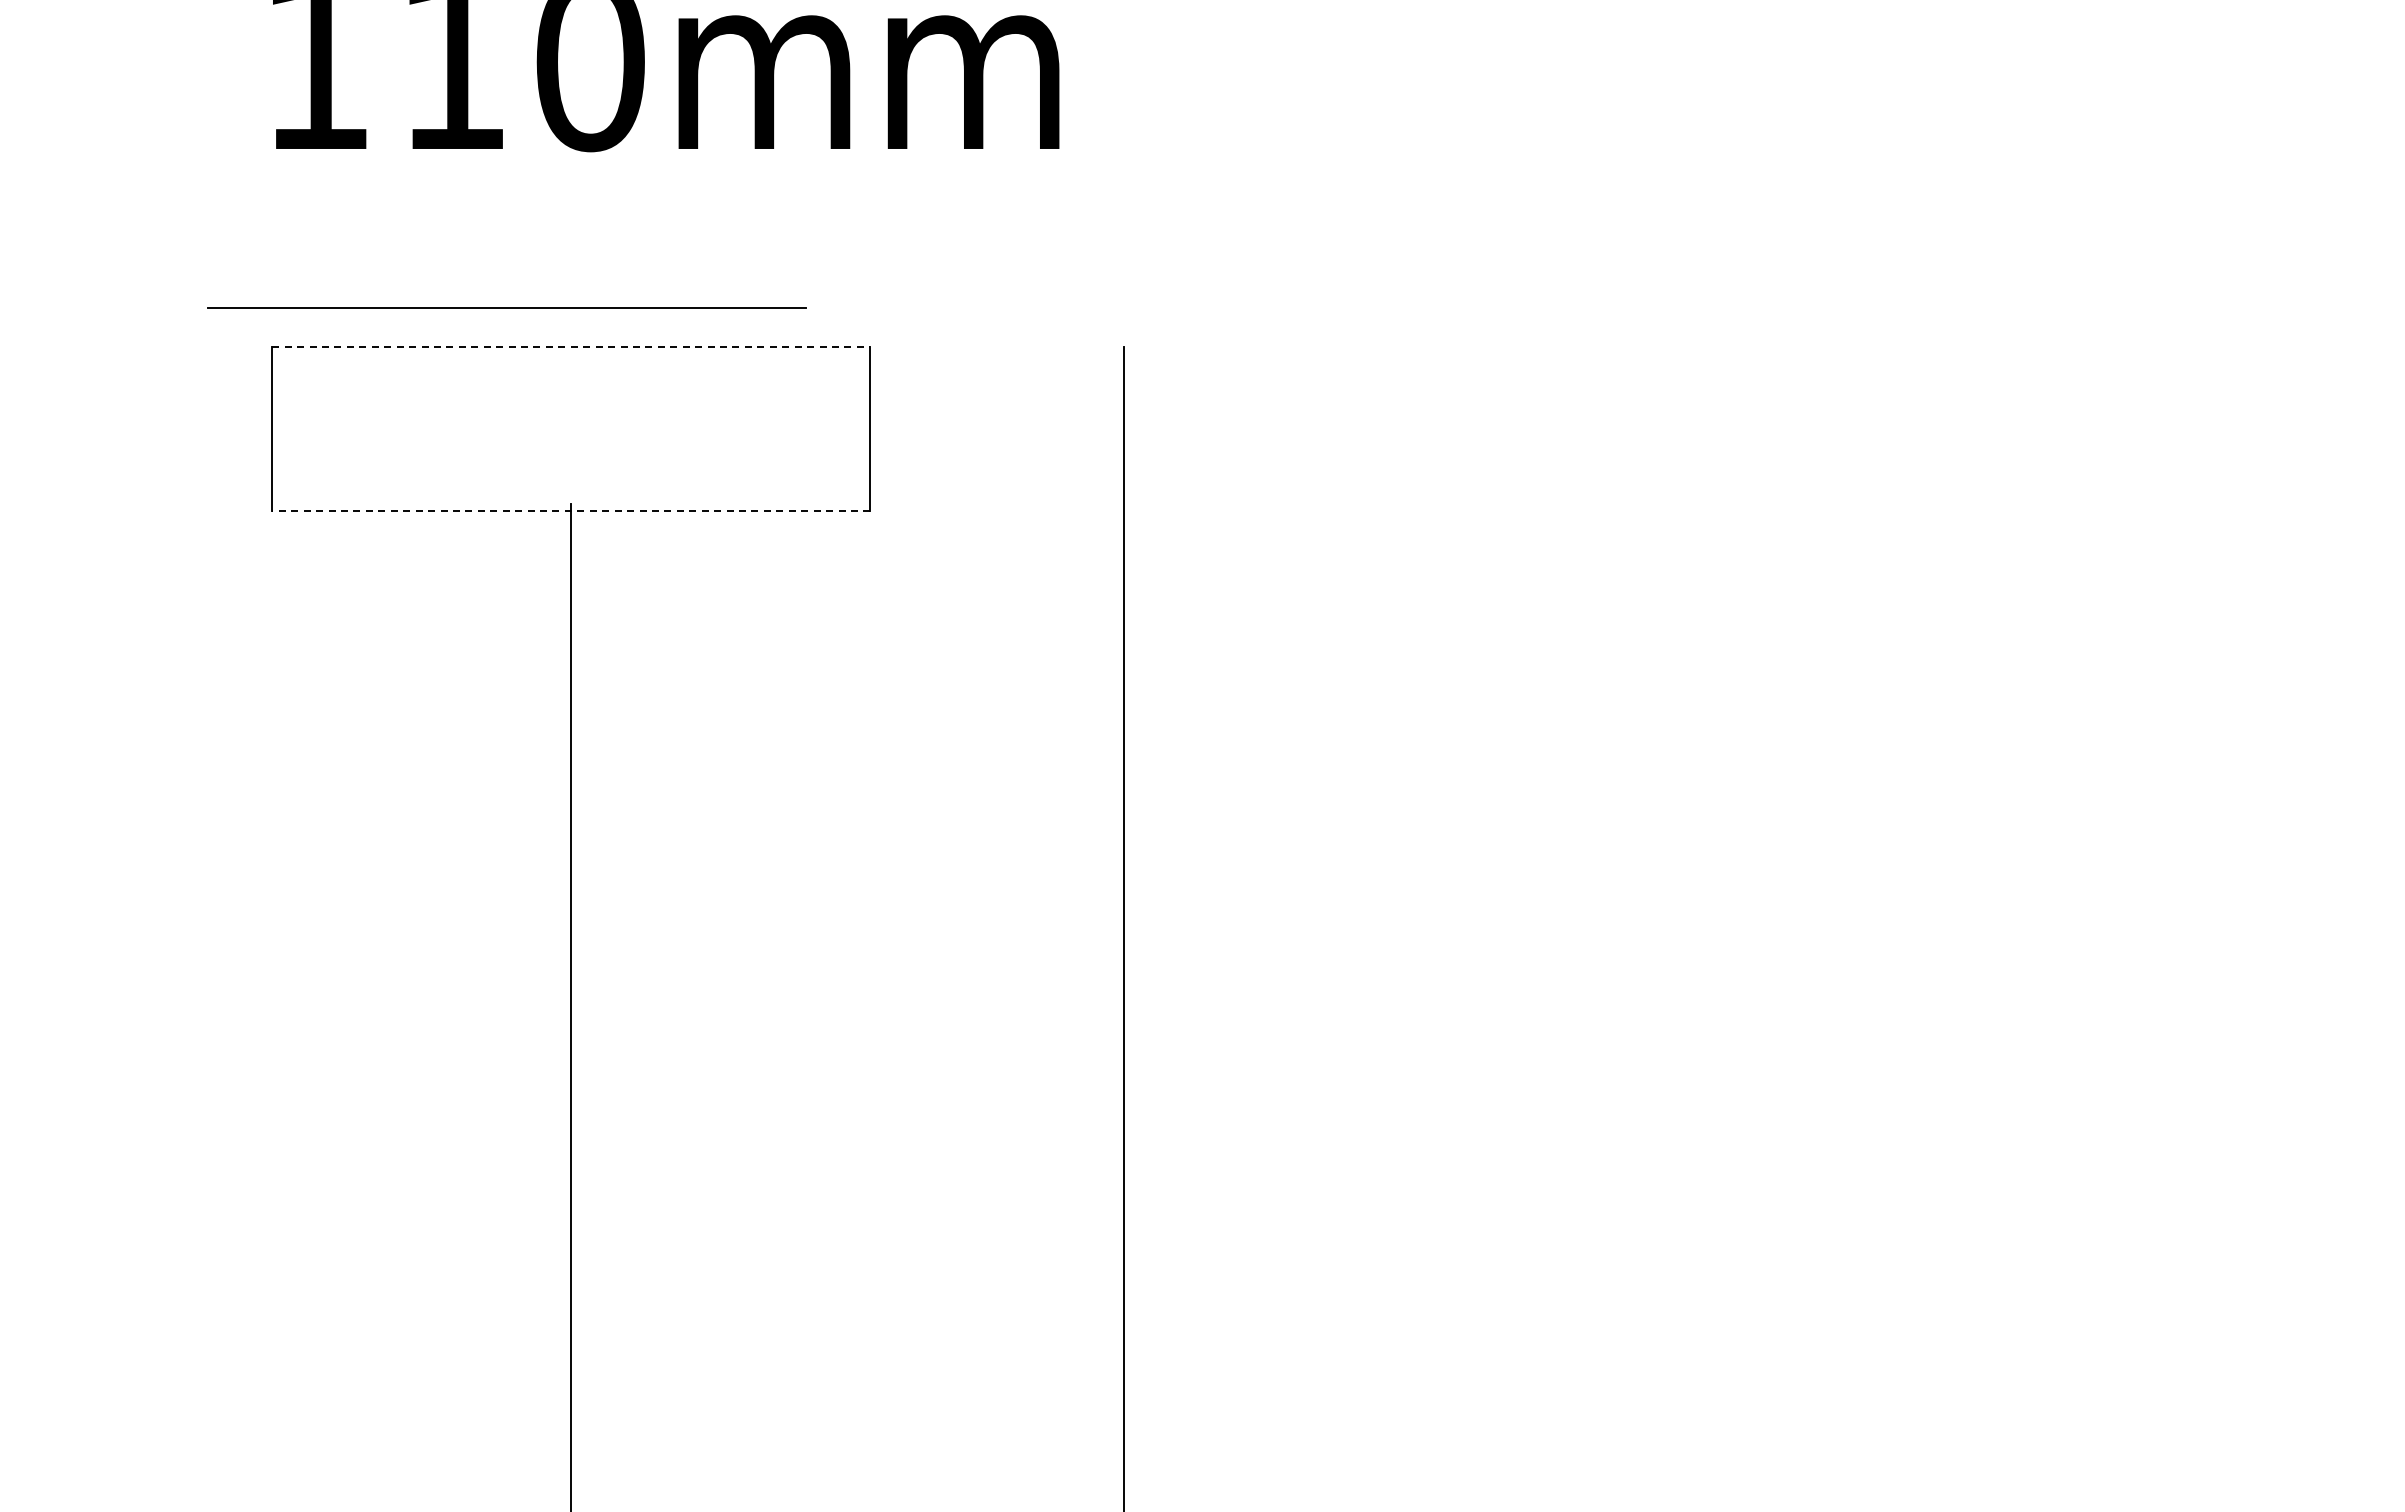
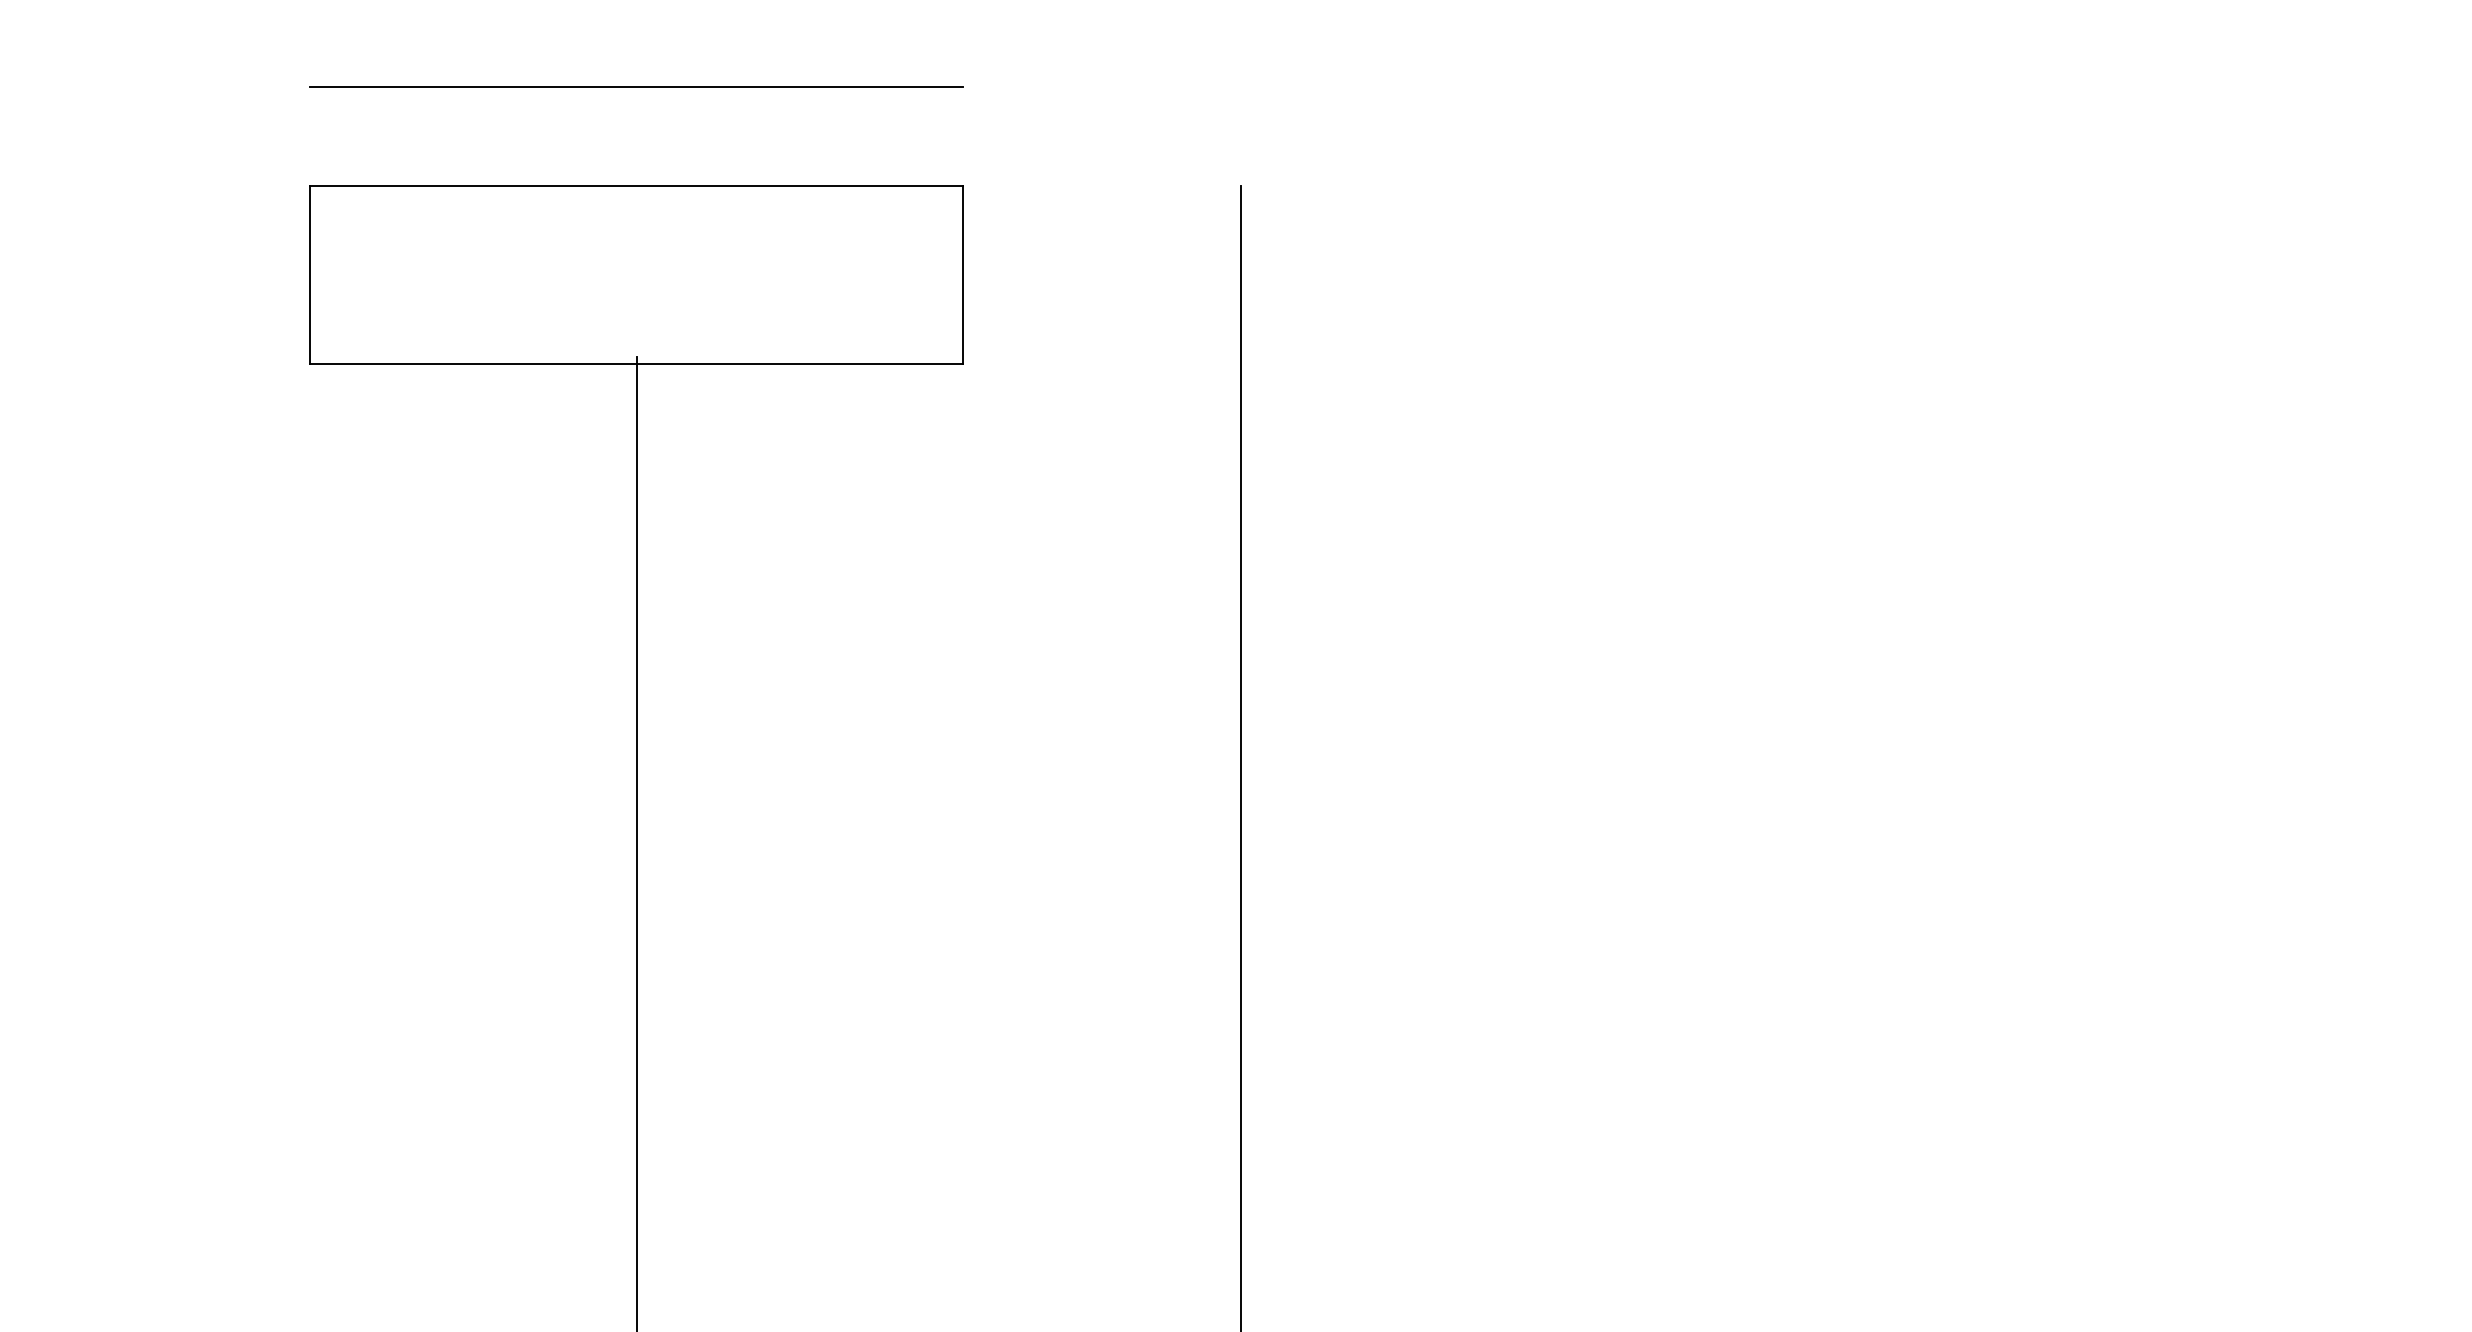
line: (506, 307) -> (635, 86), moved
line: (571, 347) -> (636, 185), dashed -> solid
line: (570, 510) -> (635, 363), dashed -> solid

